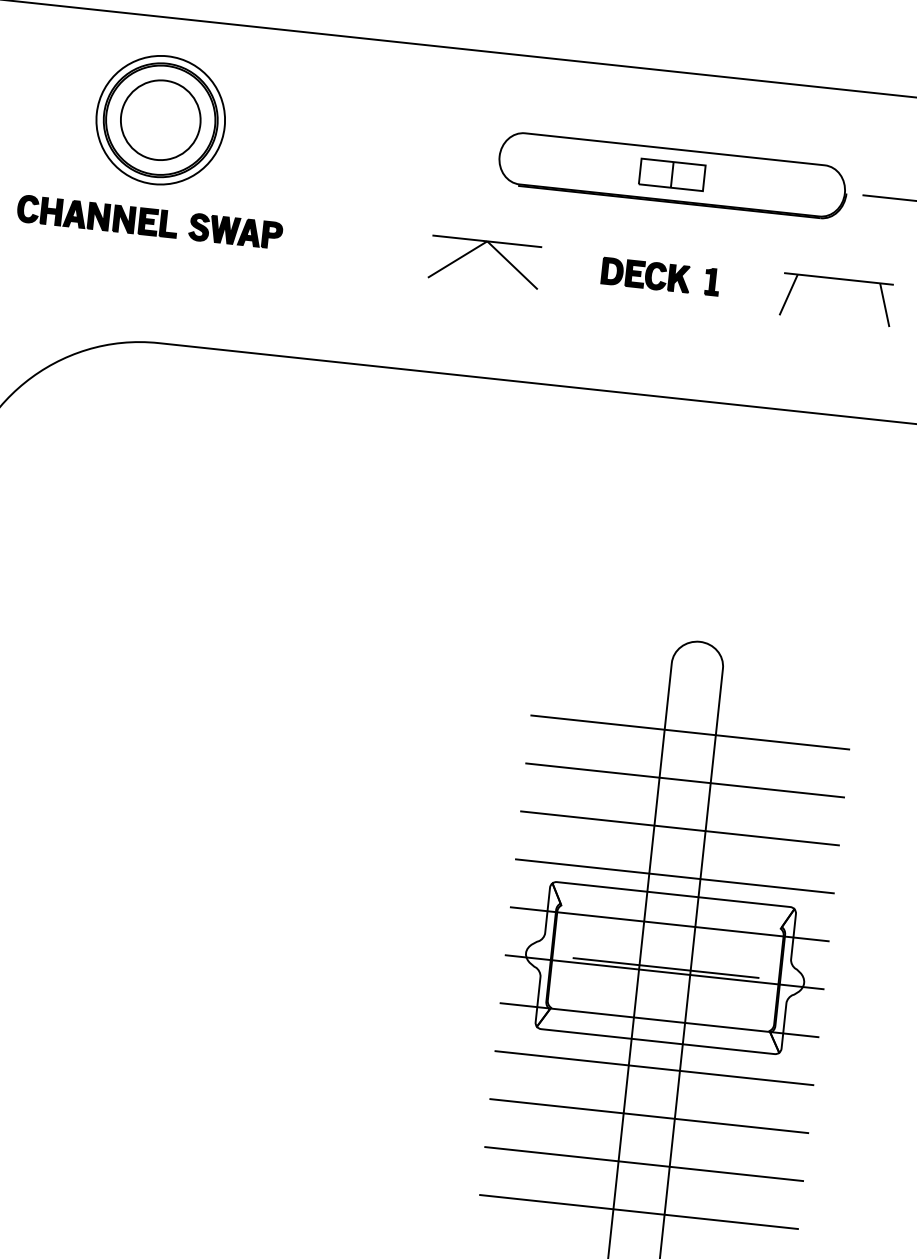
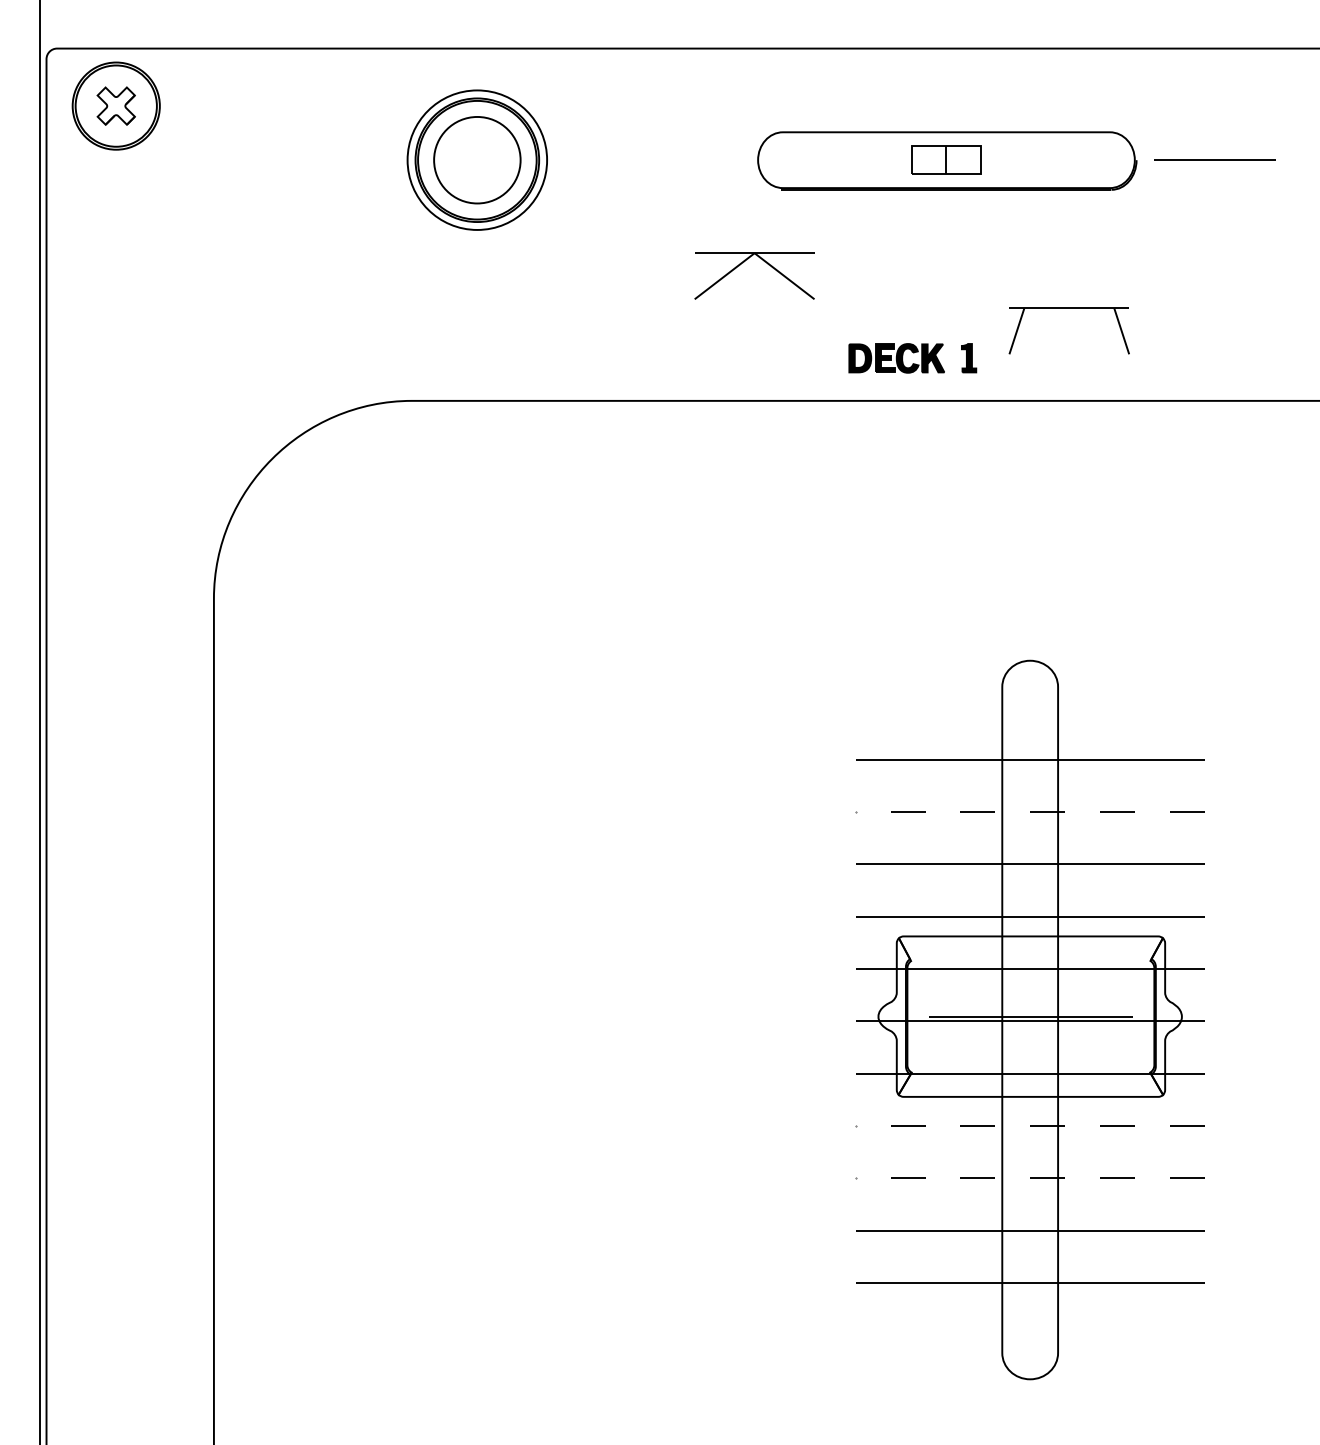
part: (160, 119) -> (476, 159), moved
part: (149, 222) -> (388, 271), removed
part: (660, 276) -> (912, 358), moved
part: (838, 279) -> (1068, 308), moved
line: (684, 779) -> (1029, 811), solid -> dashed
line: (653, 1067) -> (1029, 1125), solid -> dashed
line: (648, 1116) -> (1029, 1178), solid -> dashed

